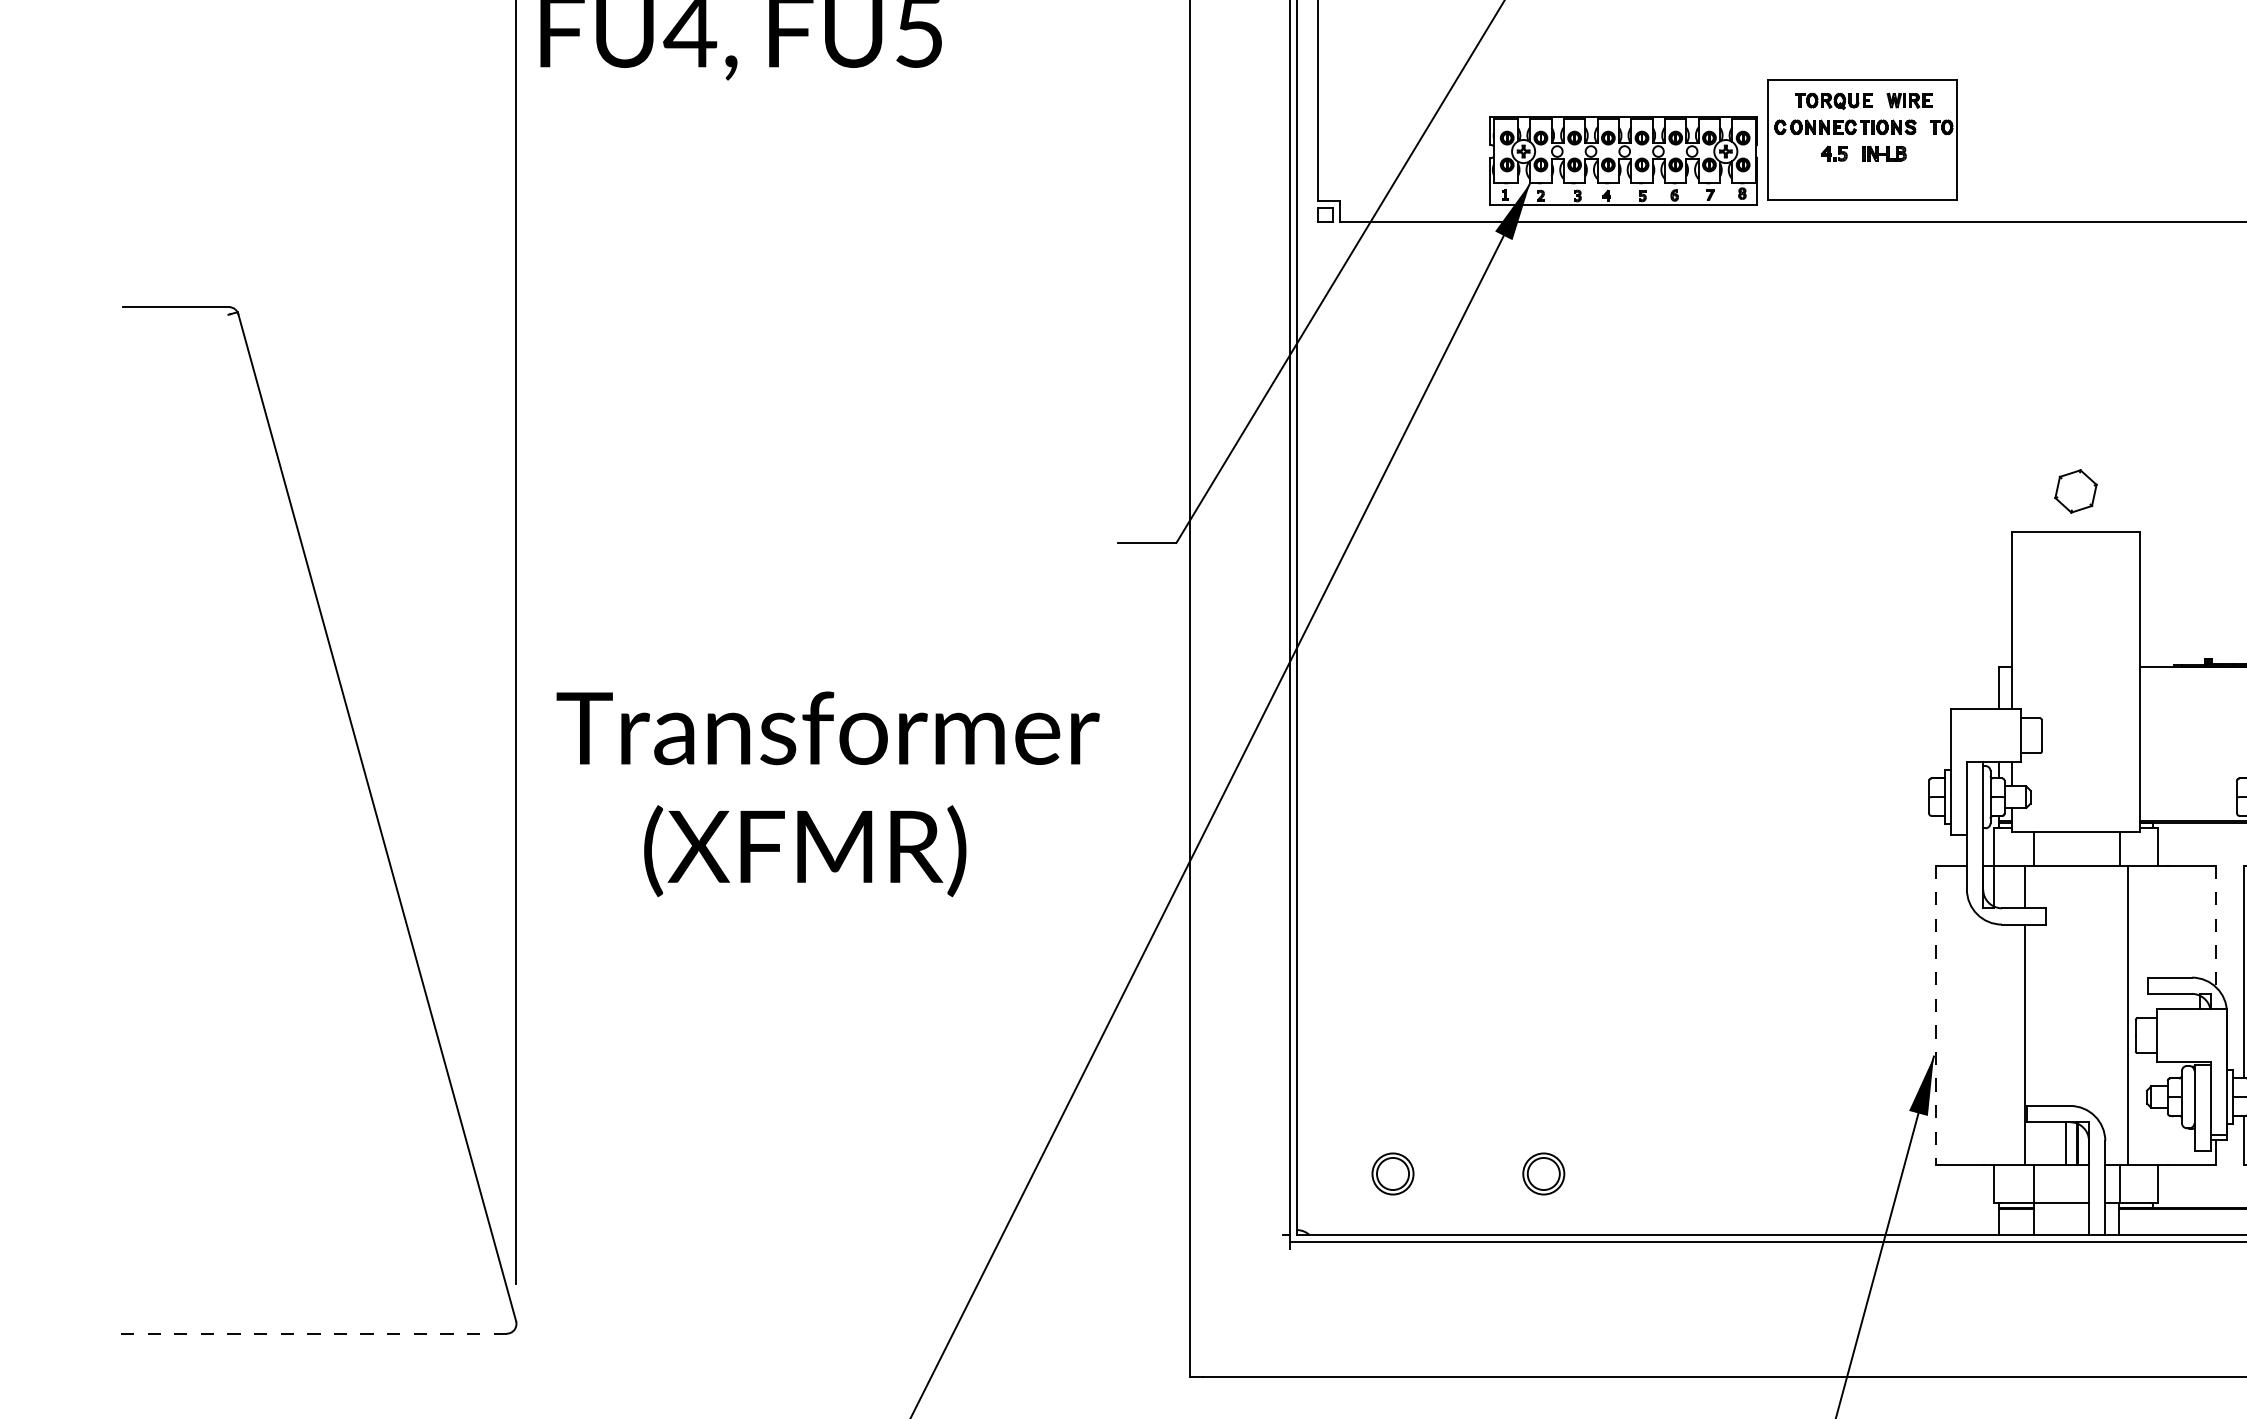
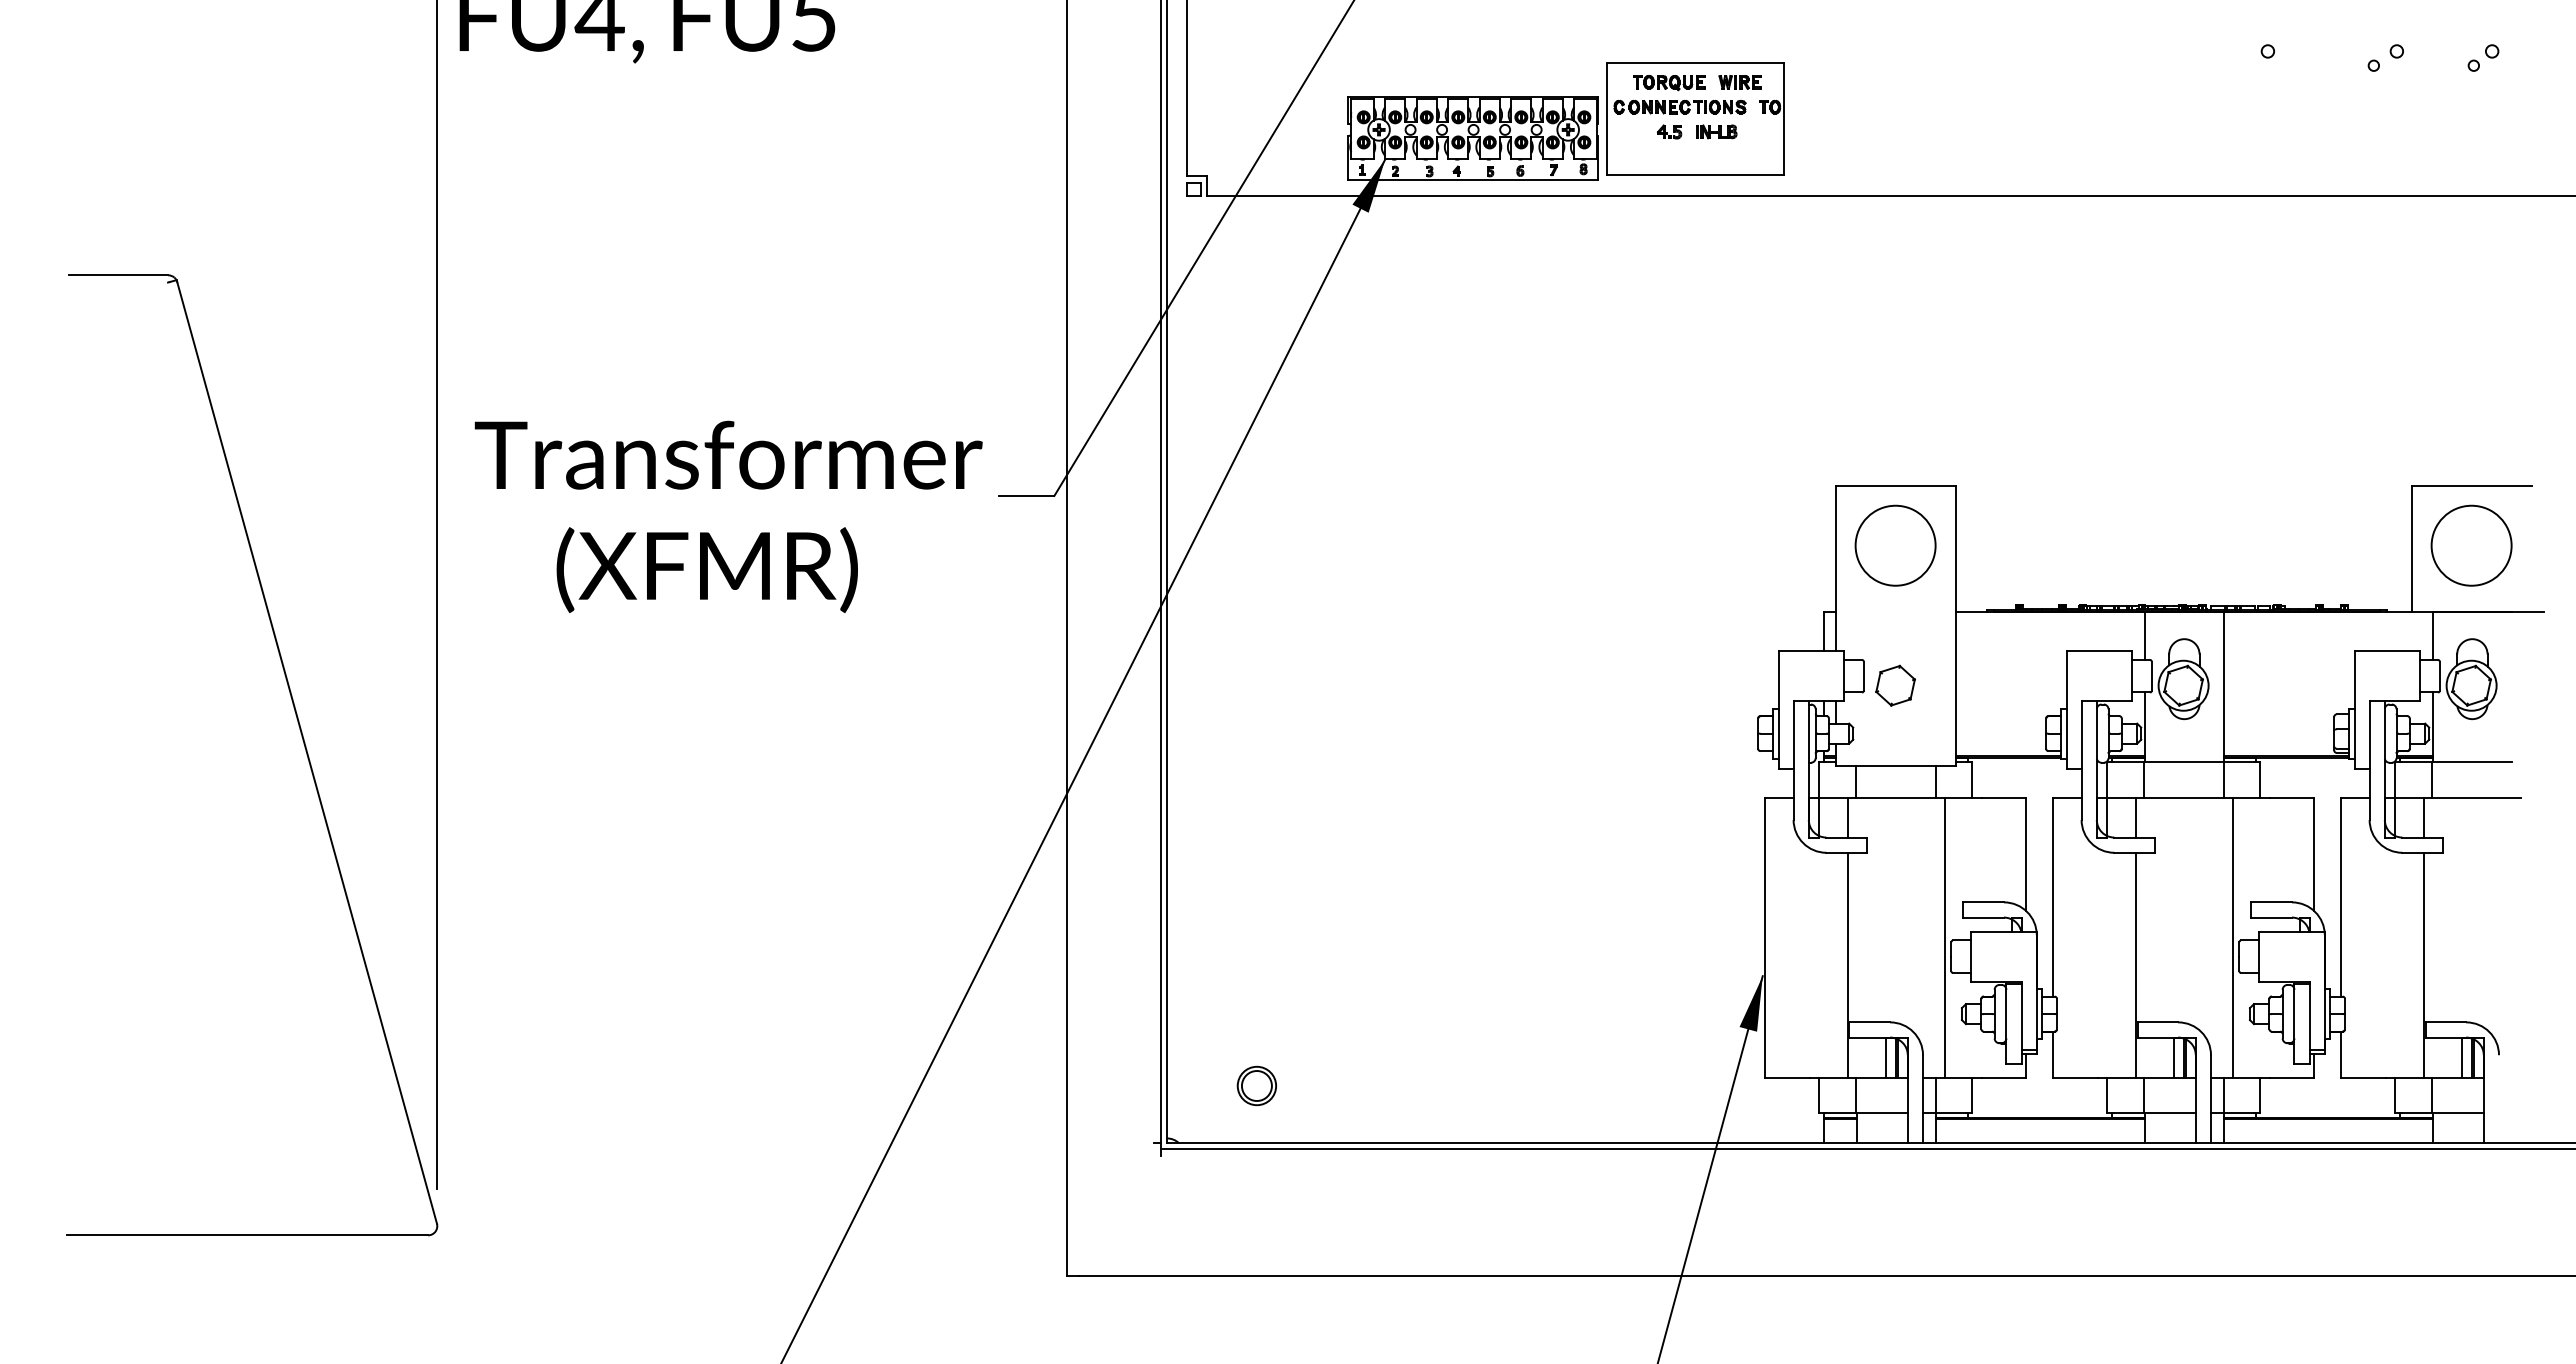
part: (2075, 491) -> (1895, 685), moved
circle: (2075, 595) -> (1895, 545), added
text: (827, 793) -> (728, 516), moved
line: (2215, 926) -> (2026, 854), dashed -> solid
line: (1935, 1016) -> (1764, 938), dashed -> solid
part: (1543, 1173) -> (1397, 1085), removed
line: (314, 1333) -> (248, 1235), dashed -> solid

